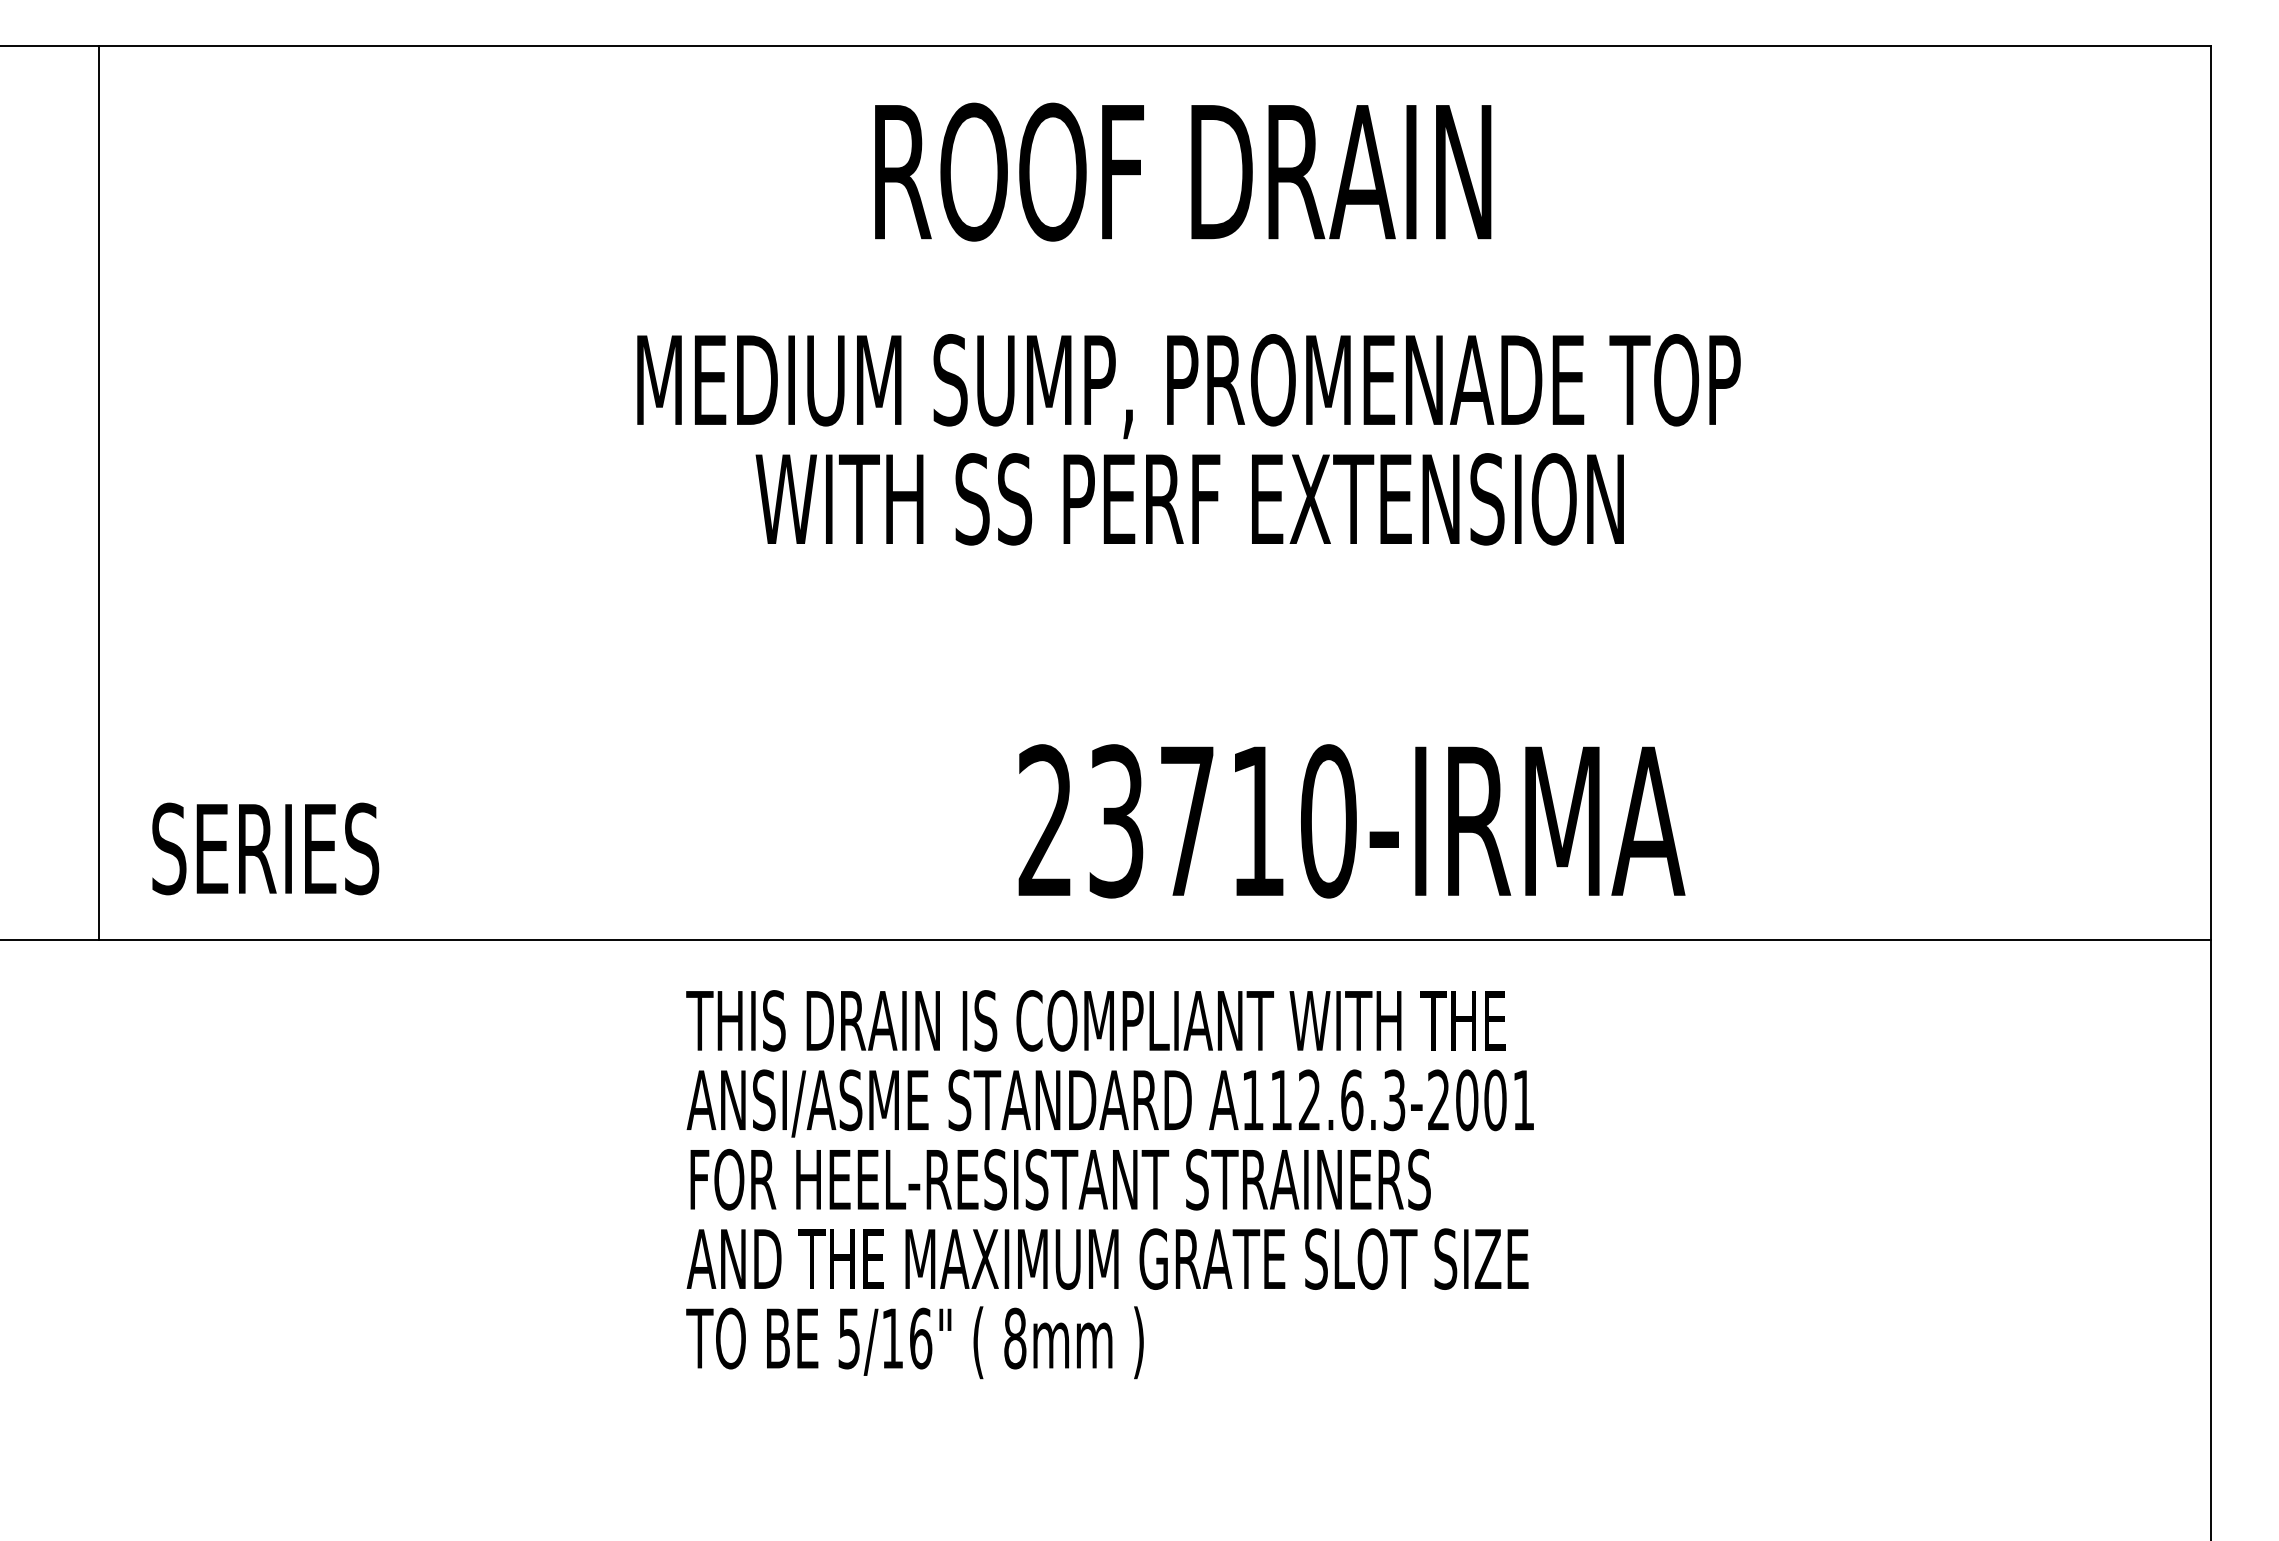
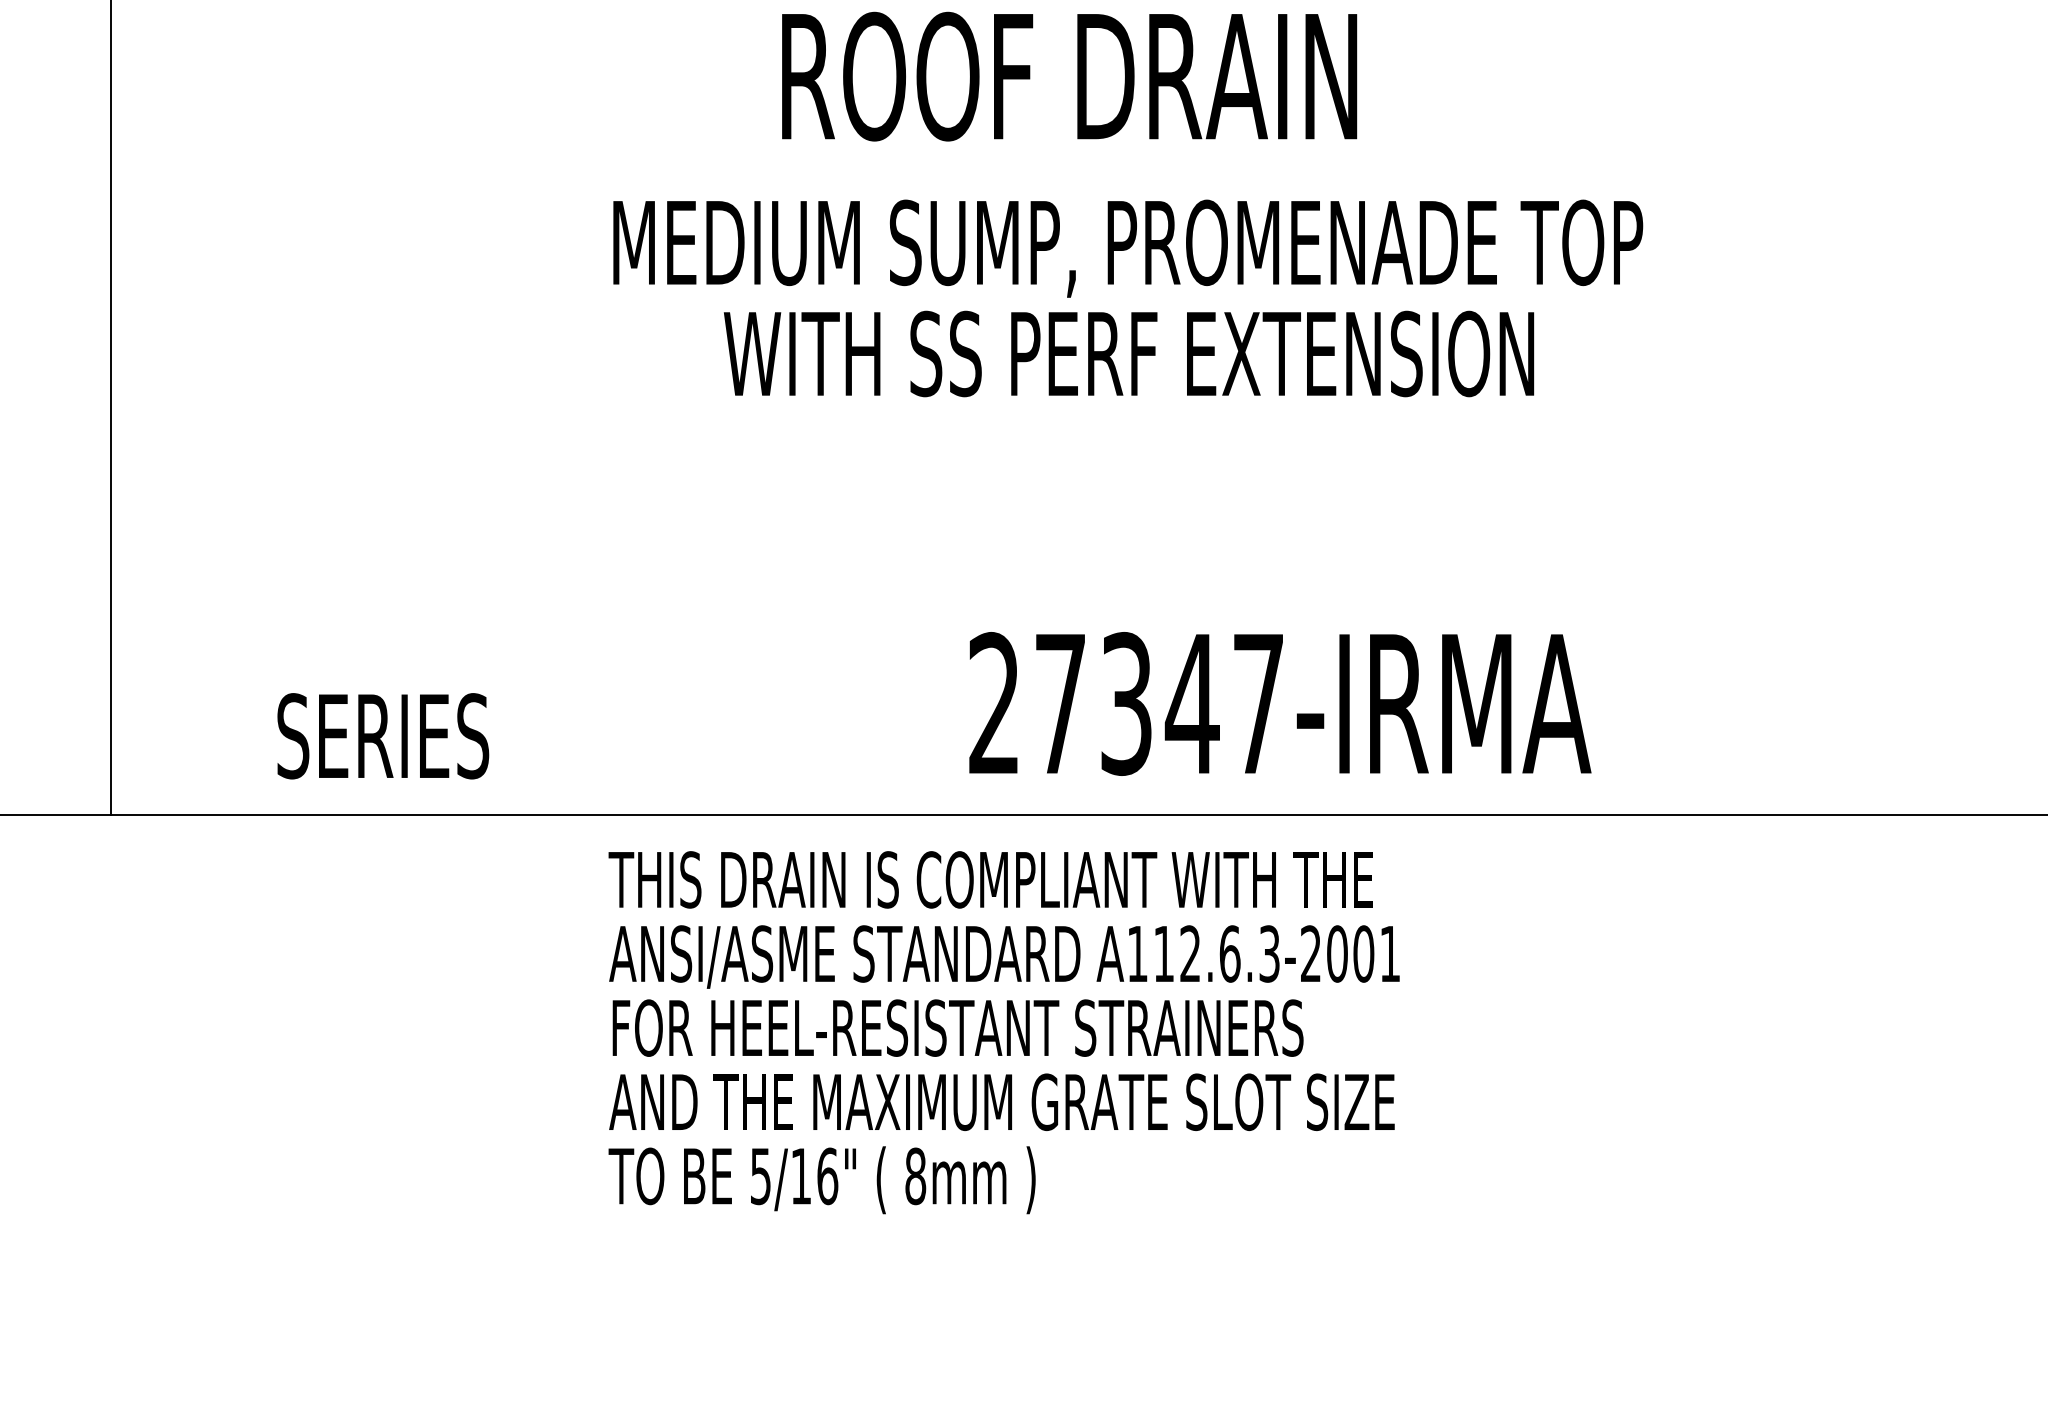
text: (1183, 171) -> (1069, 76), moved
text: (1188, 439) -> (1127, 298), moved
text: (1222, 821) -> (1159, 704), 23710-IRMA -> 27347-IRMA
text: (265, 848) -> (383, 735), moved
text: (1109, 1184) -> (1003, 1032), moved

